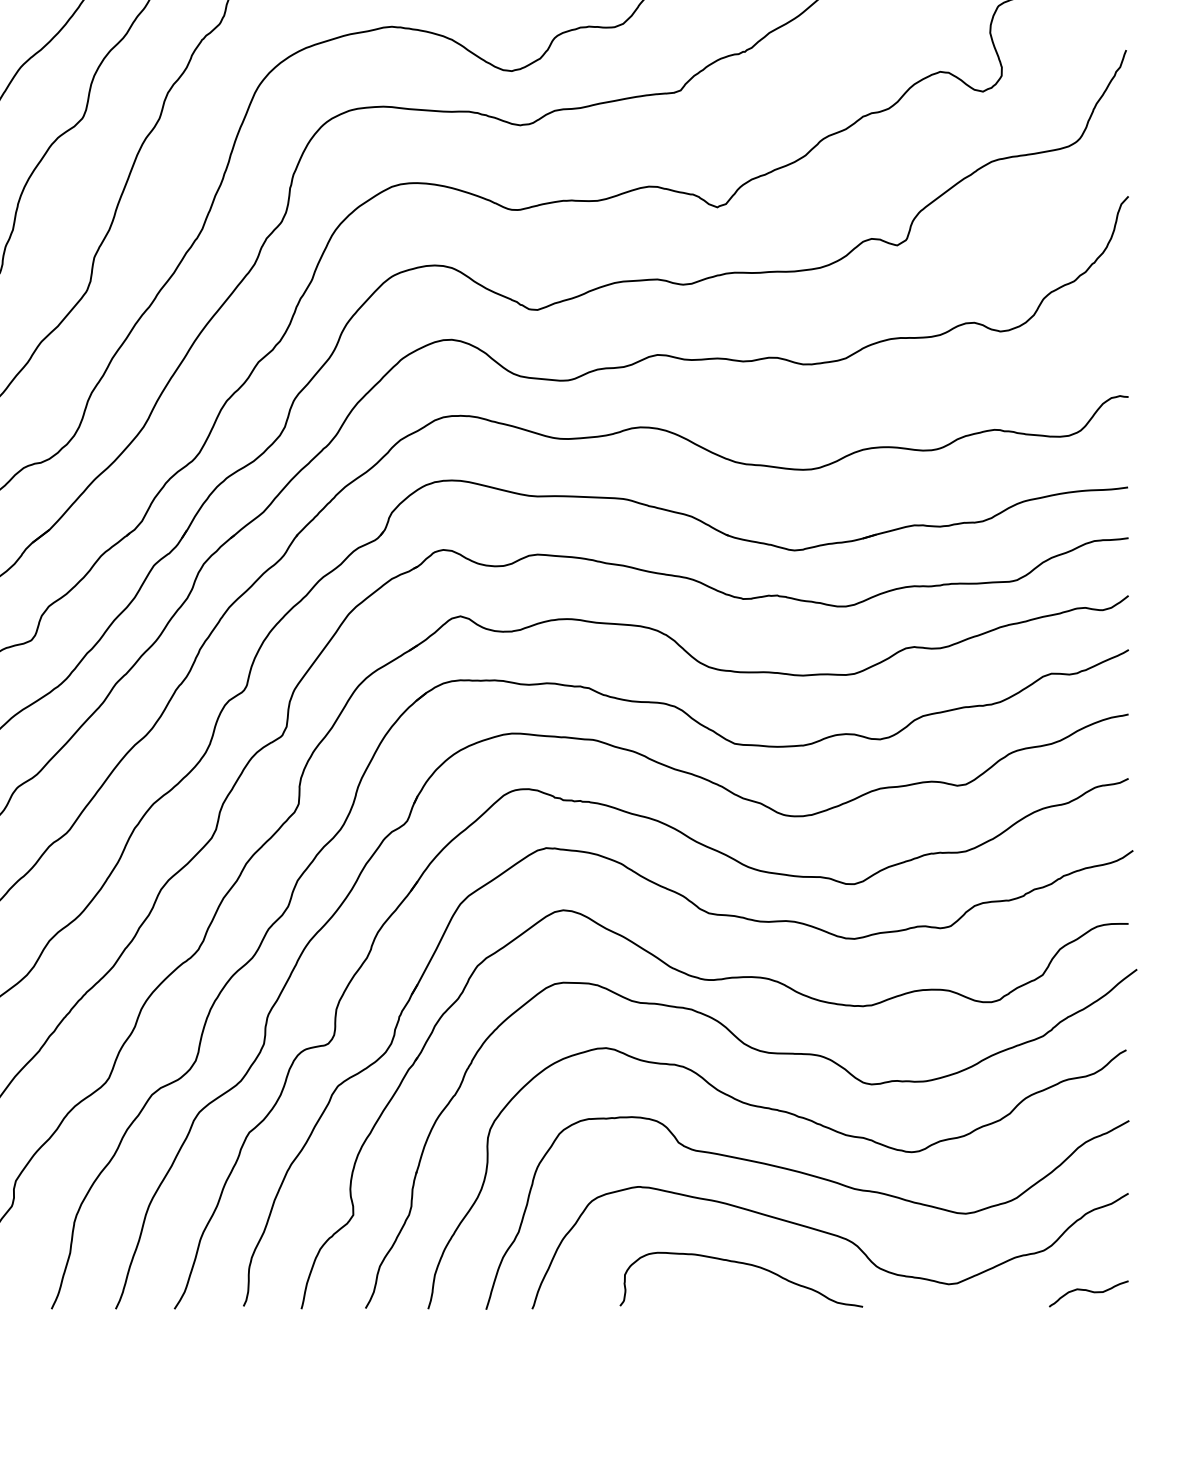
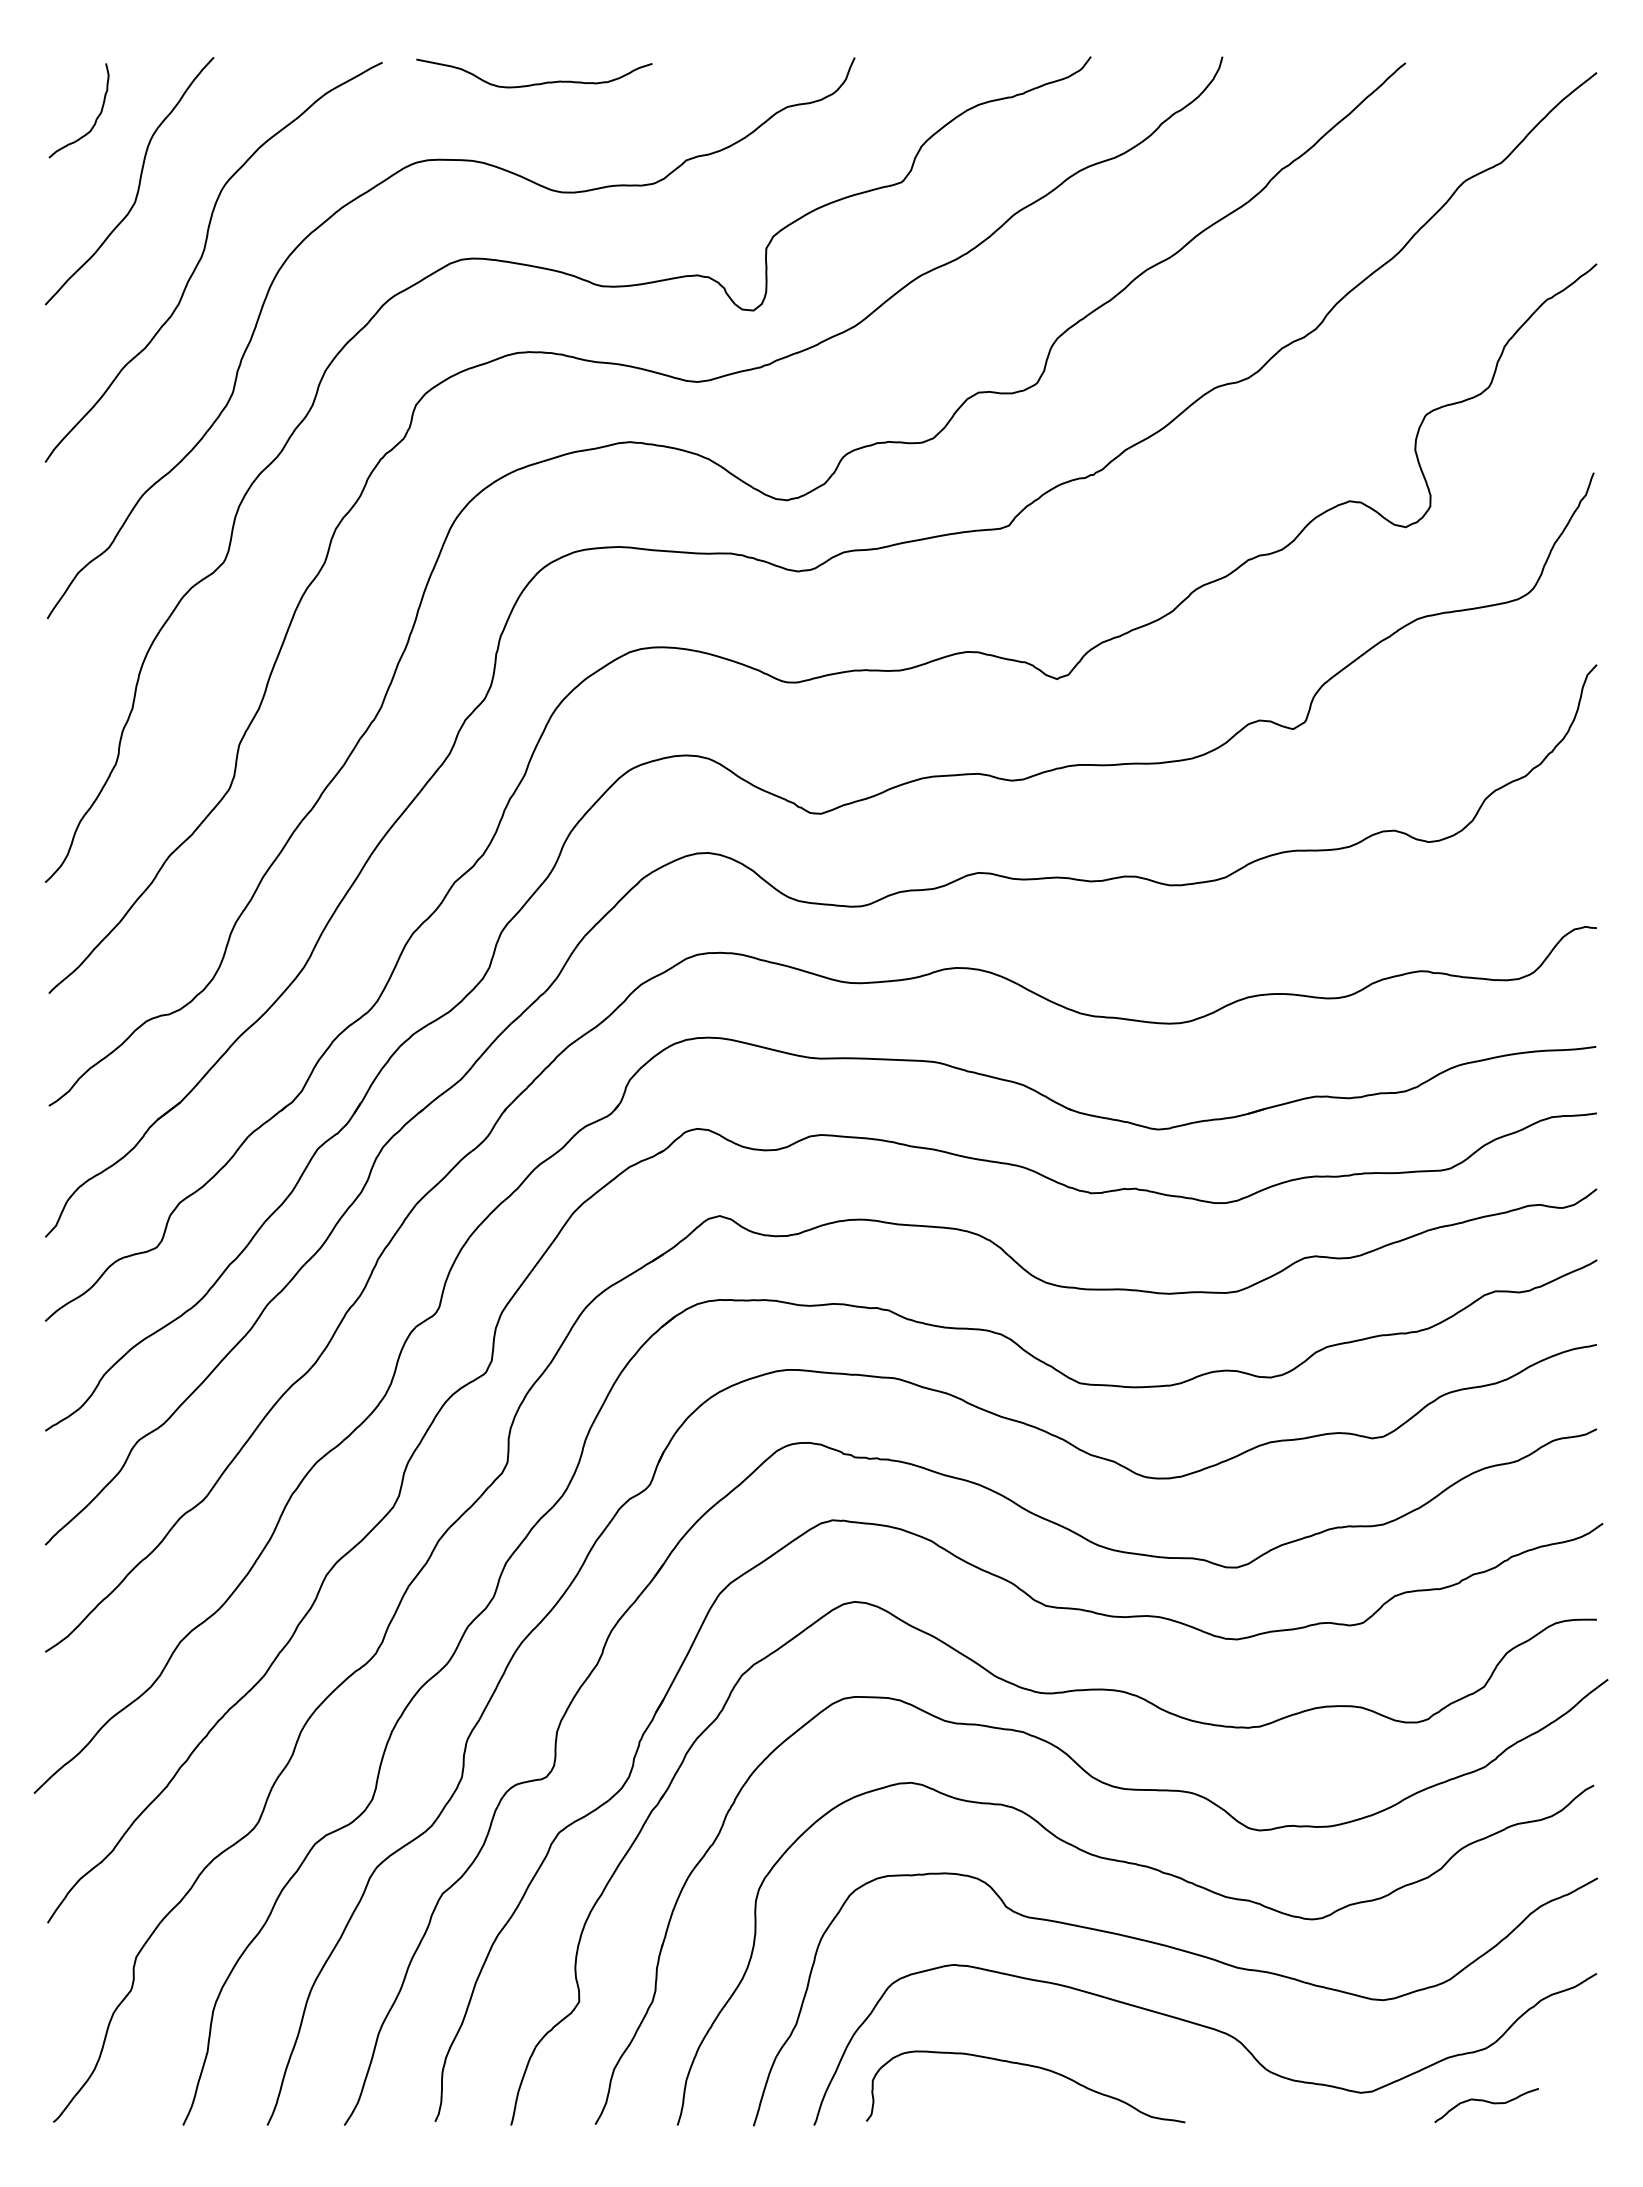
curve: (743, 1264) -> (1028, 2066), moved
curve: (1088, 1291) -> (1486, 2102), moved

